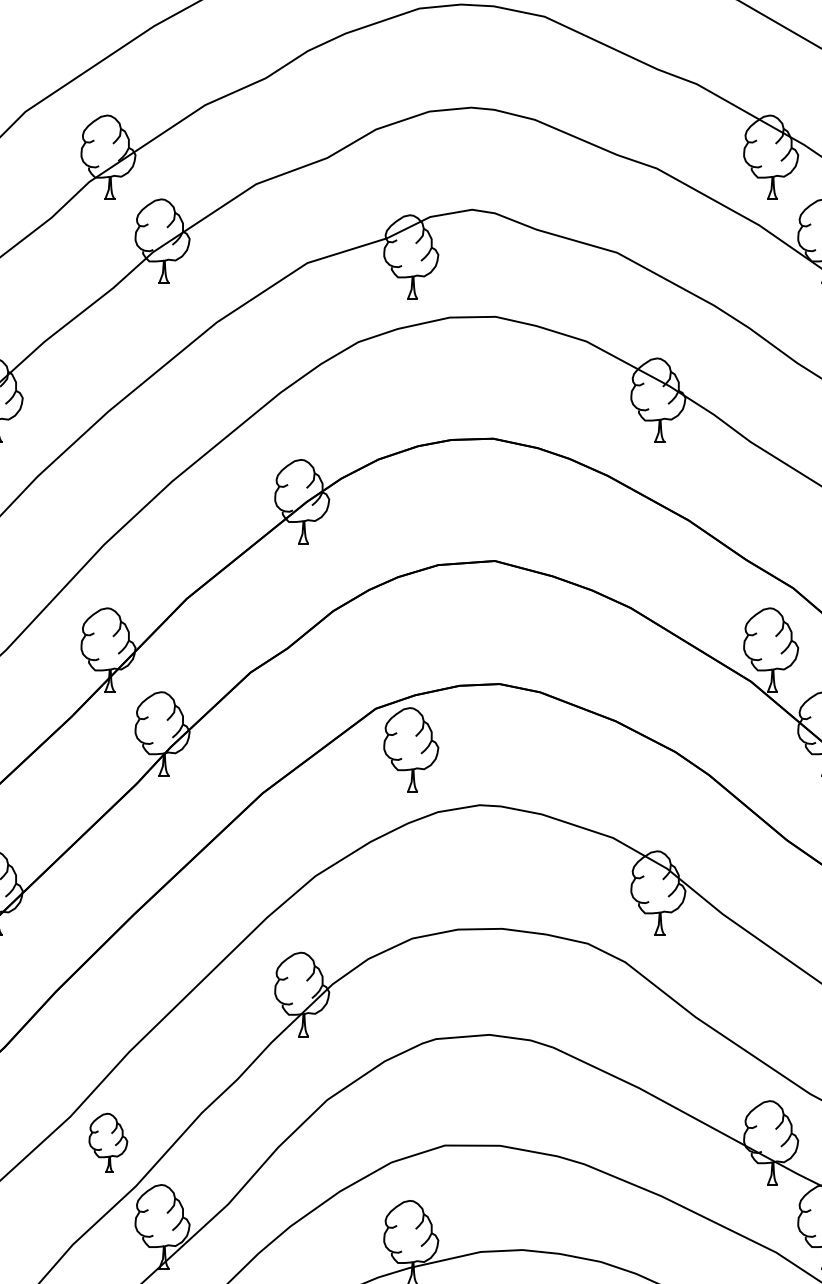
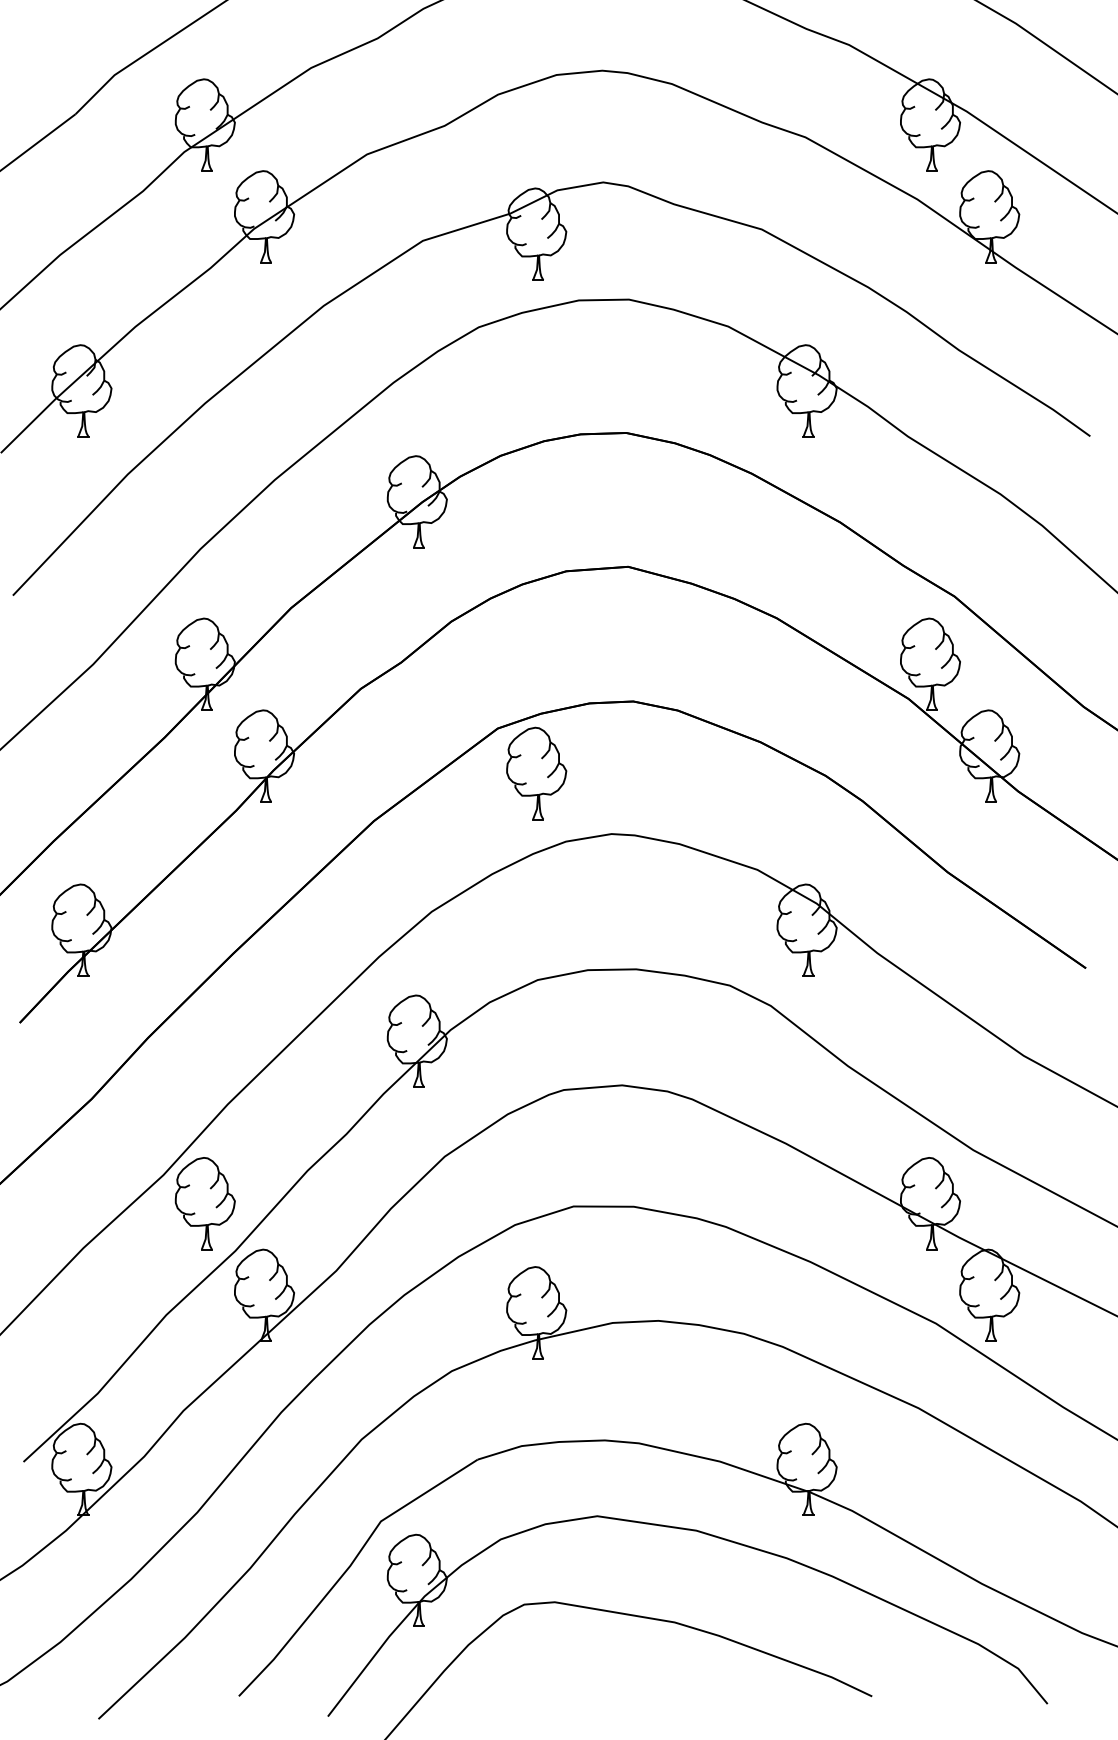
part: (107, 1142) -> (204, 1203), size x1.43

